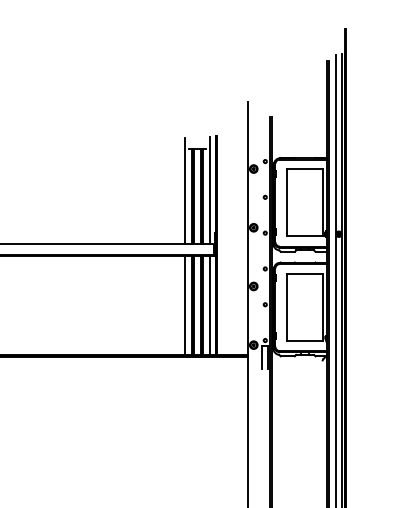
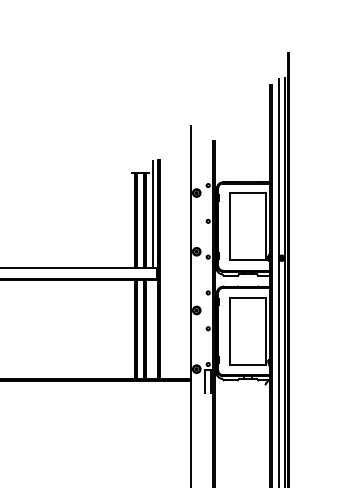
line: (185, 190) -> (128, 214), removed
line: (185, 304) -> (128, 328), removed
line: (210, 304) -> (153, 328), removed

